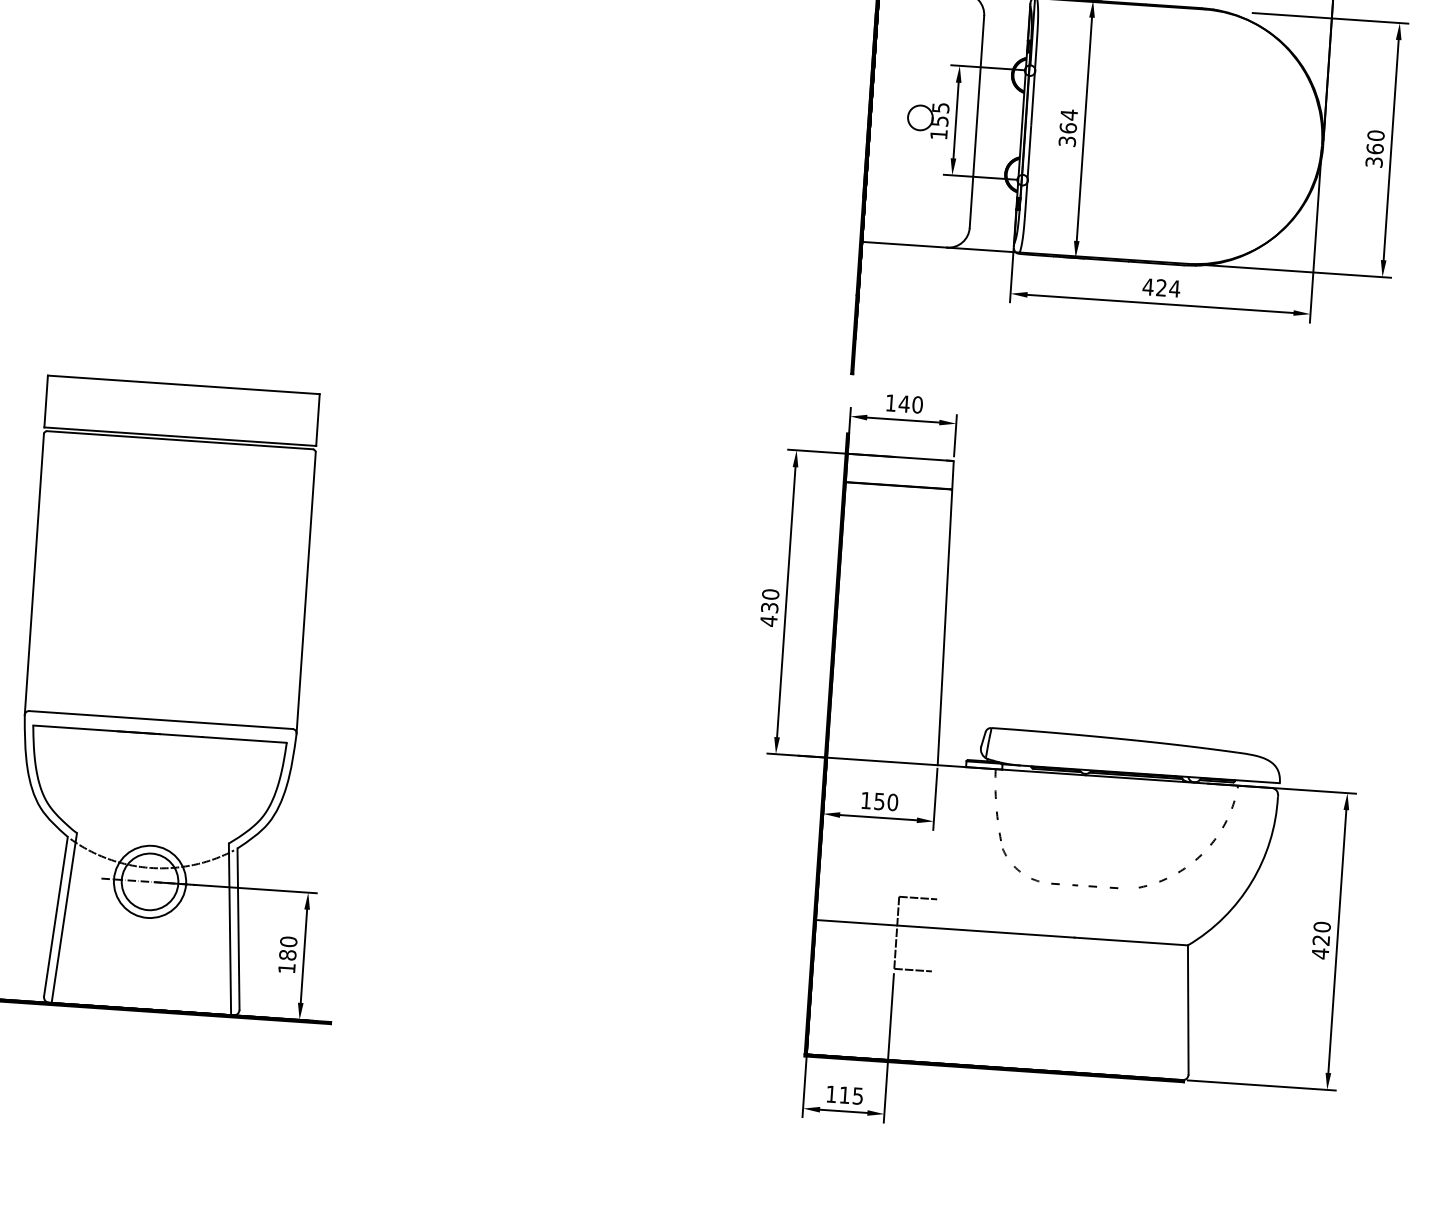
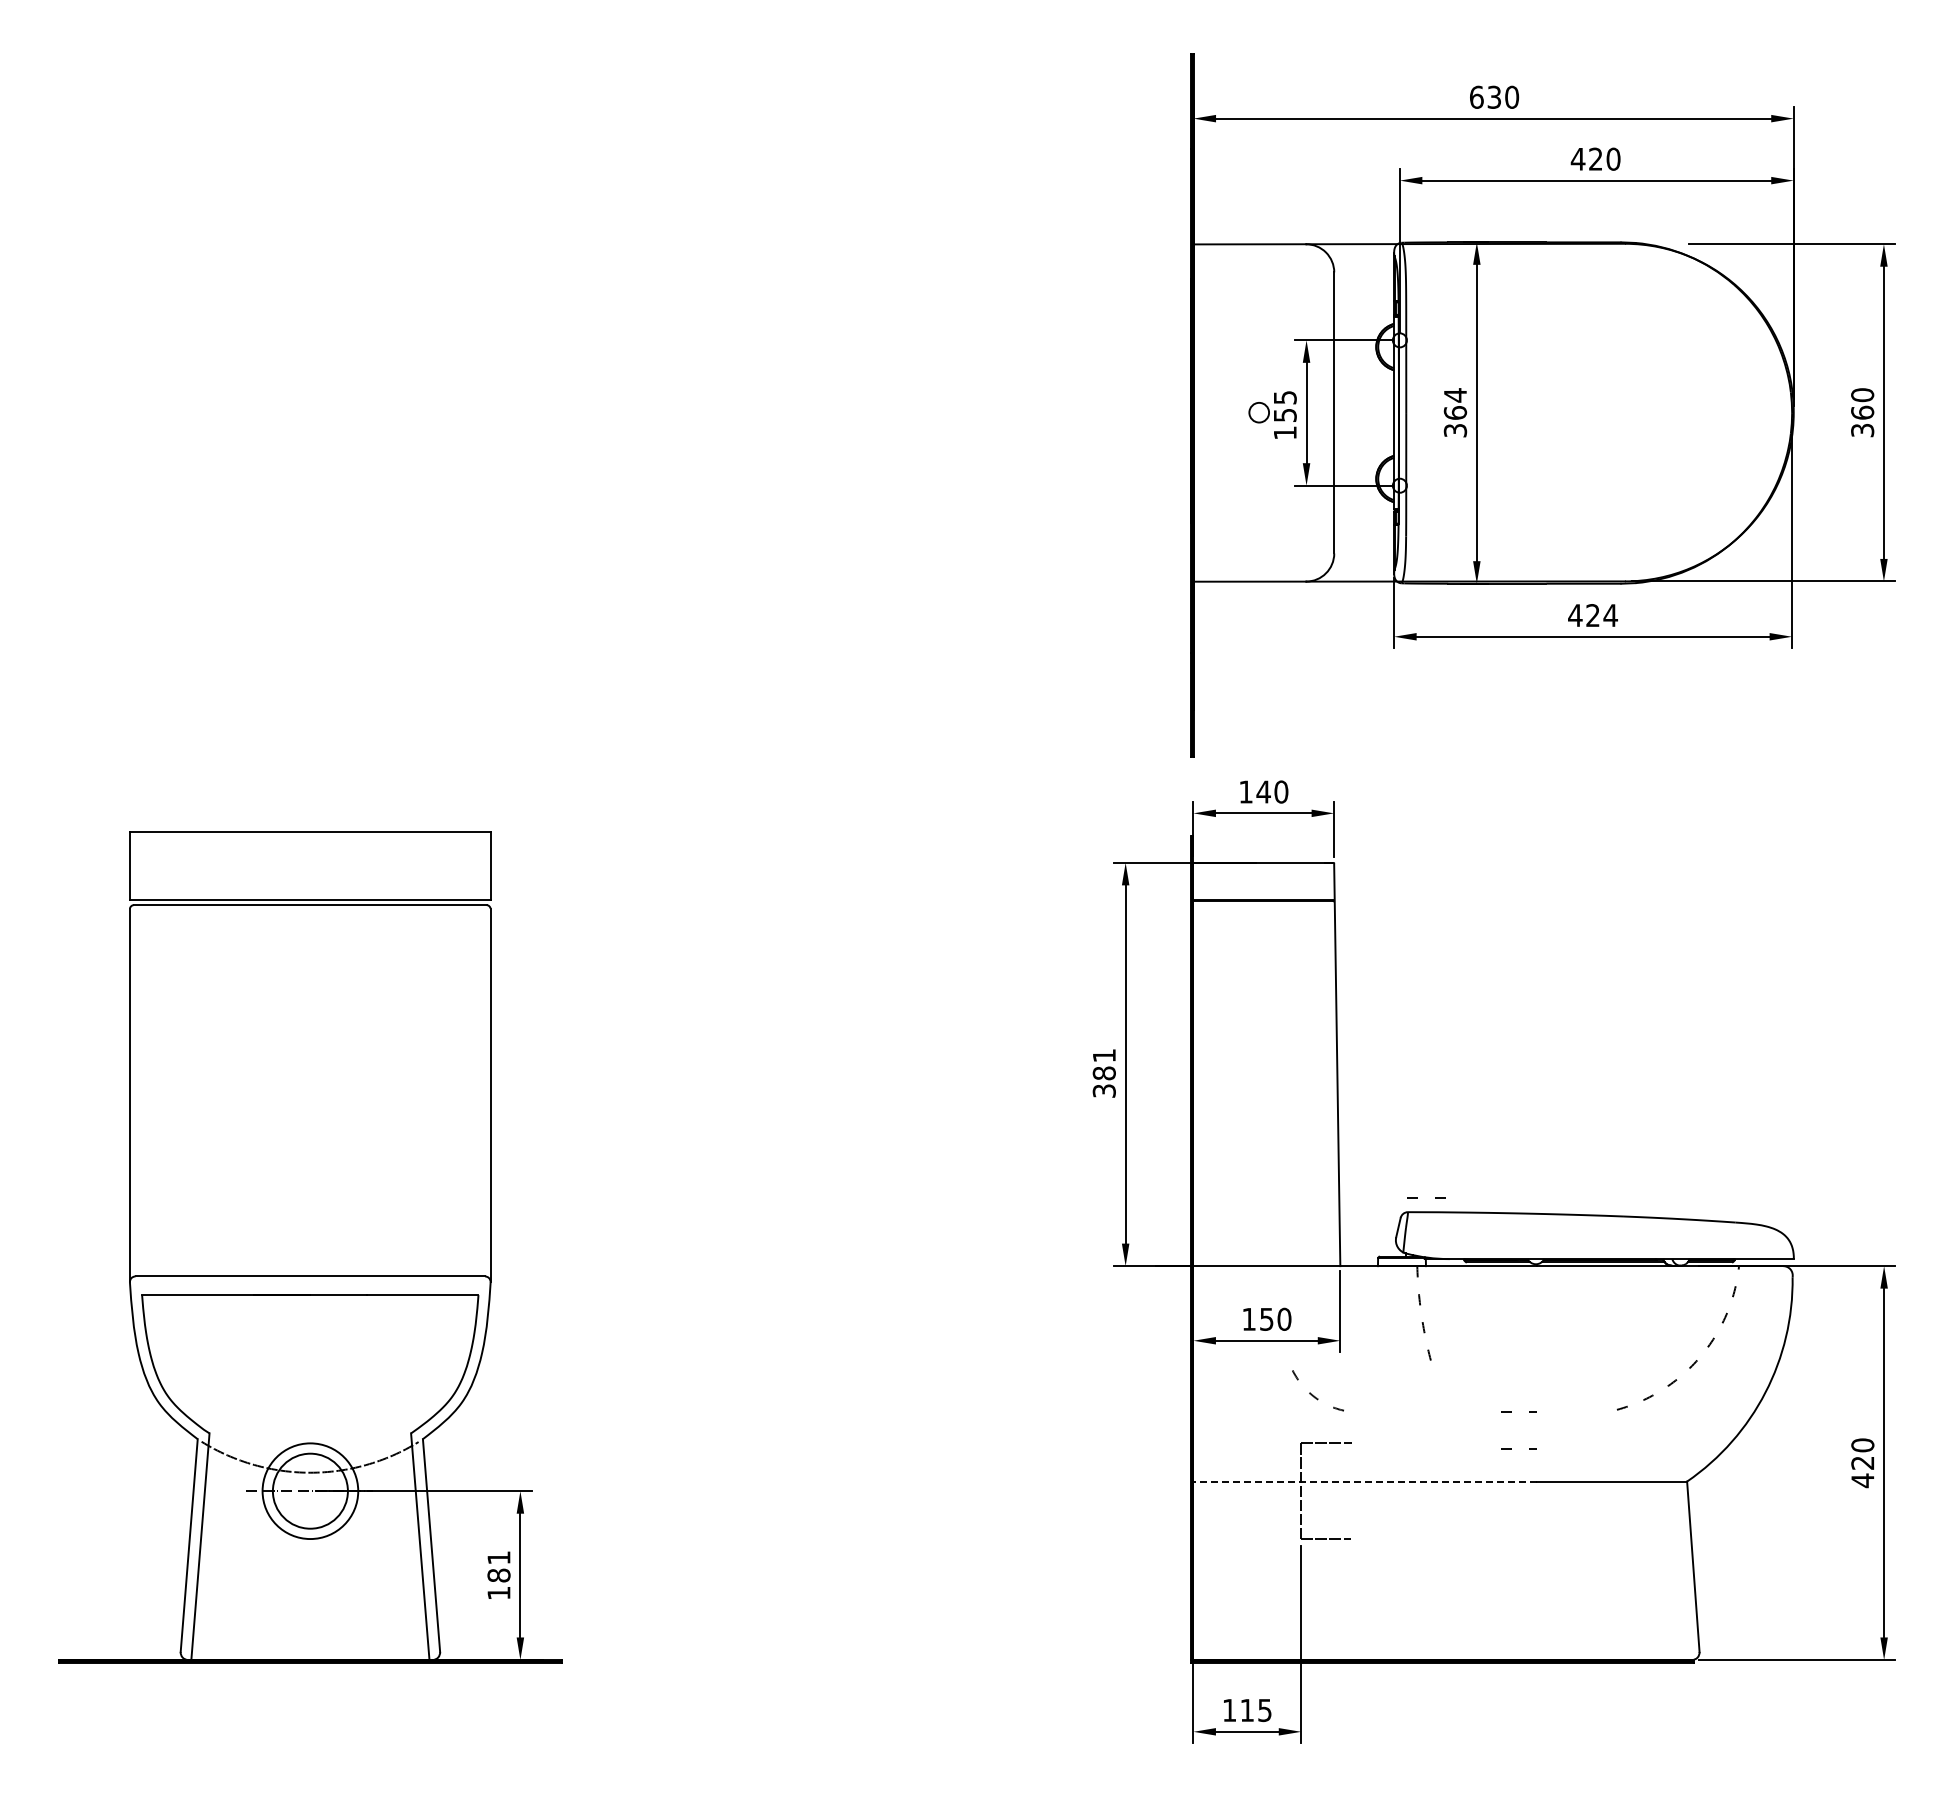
circle: (919, 117) -> (1258, 412), size x0.6
text: (769, 607) -> (1103, 1073), 430 -> 381
arc: (1017, 868) -> (1314, 1395), moved
line: (1096, 886) -> (1417, 1197), moved
line: (1057, 911) -> (1511, 1448), added
line: (945, 928) -> (1365, 1481), solid -> dashed
text: (288, 941) -> (498, 1557), 180 -> 181

